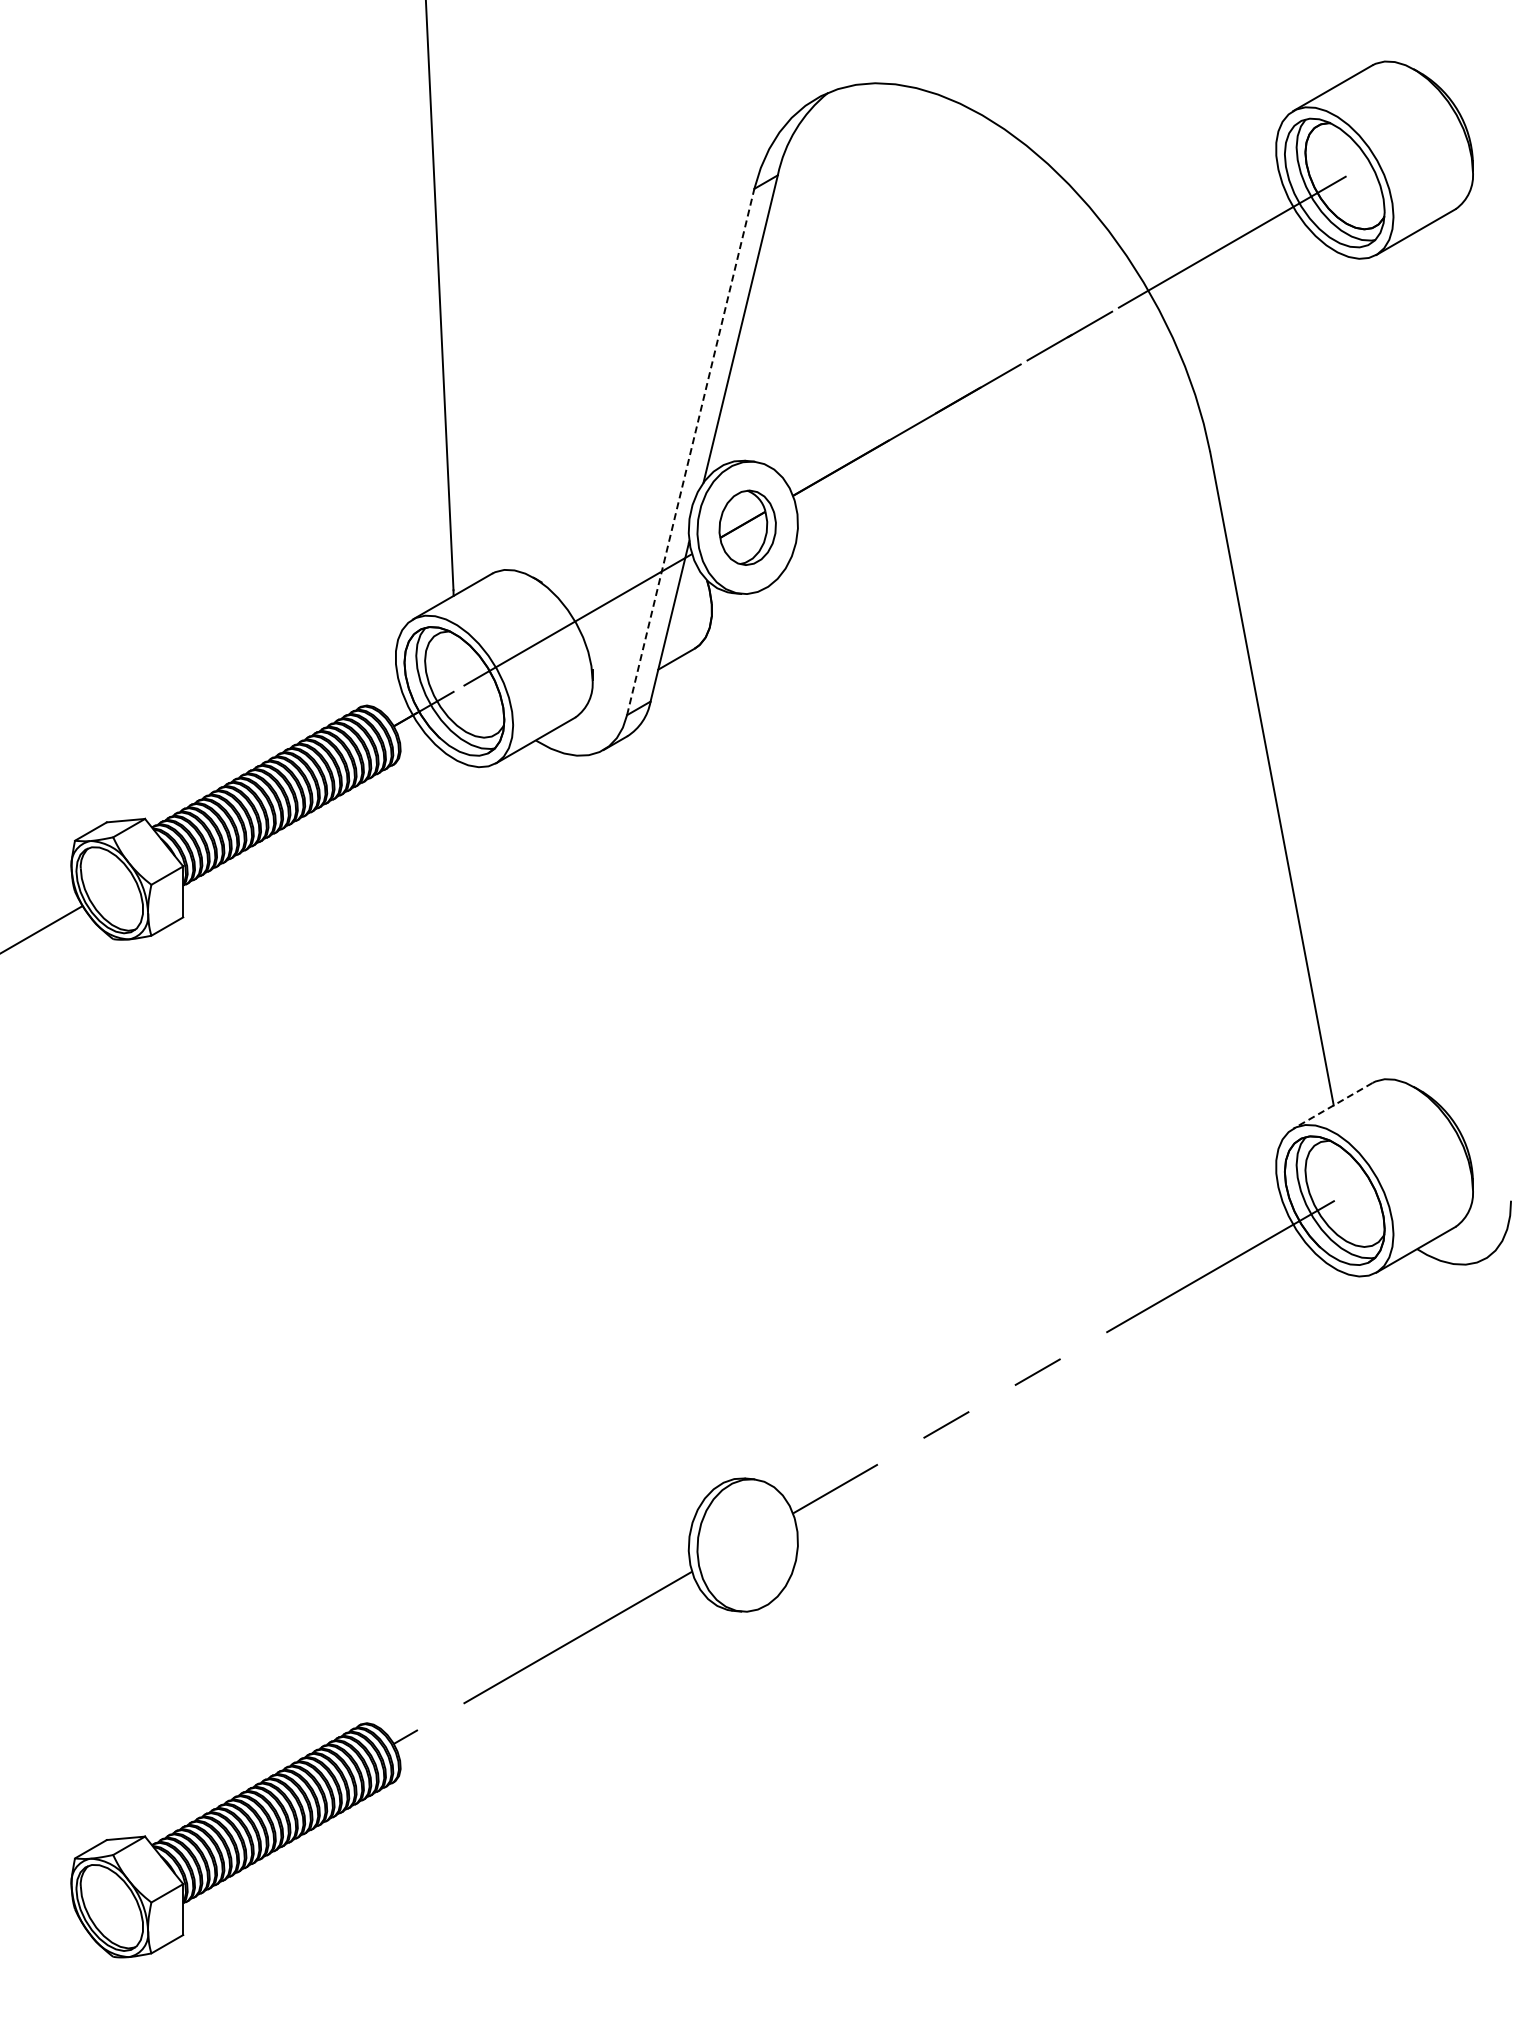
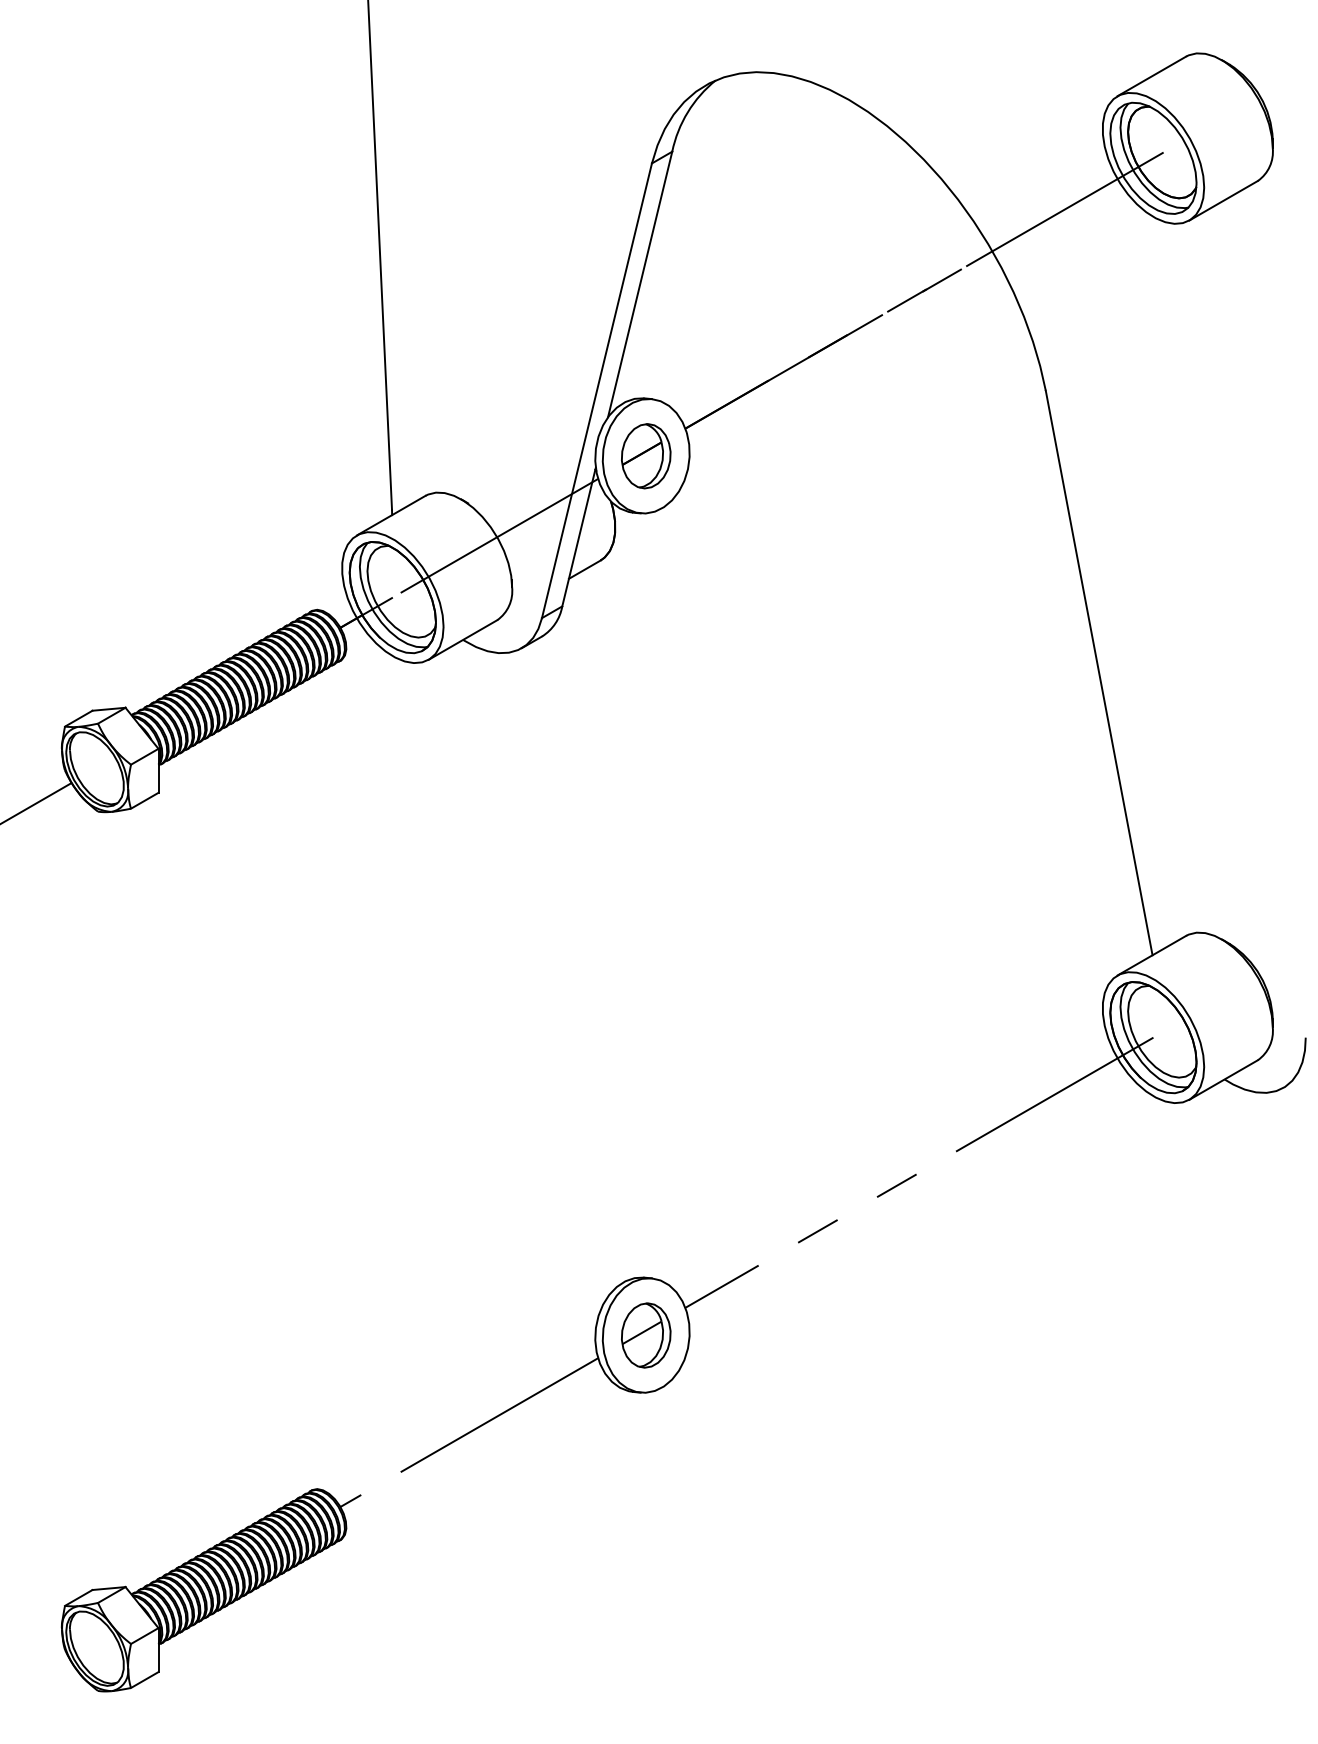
line: (690, 452) -> (596, 391), dashed -> solid
line: (1332, 1105) -> (1151, 955), dashed -> solid
part: (747, 1545) -> (646, 1335), added

